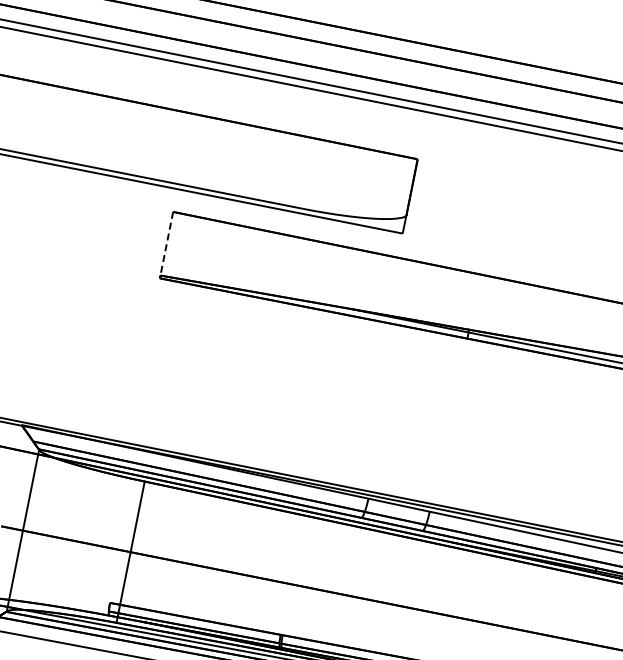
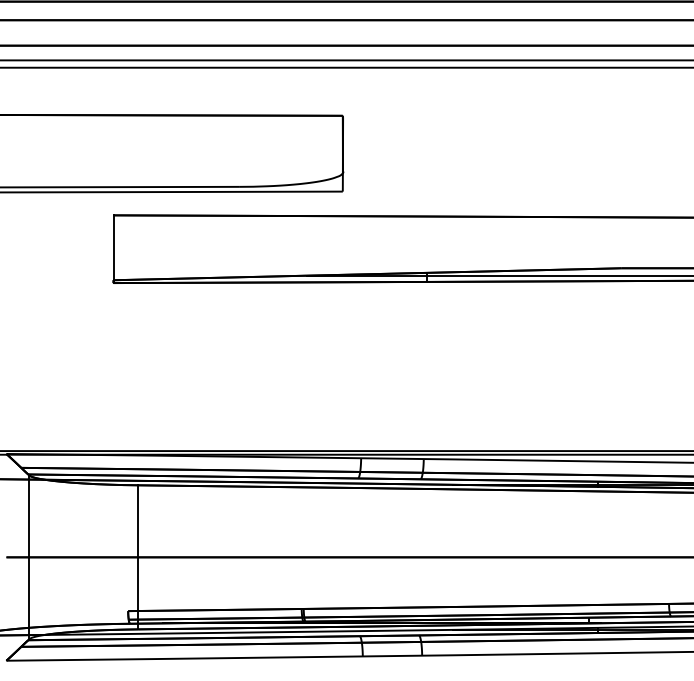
line: (166, 245) -> (113, 249), dashed -> solid

